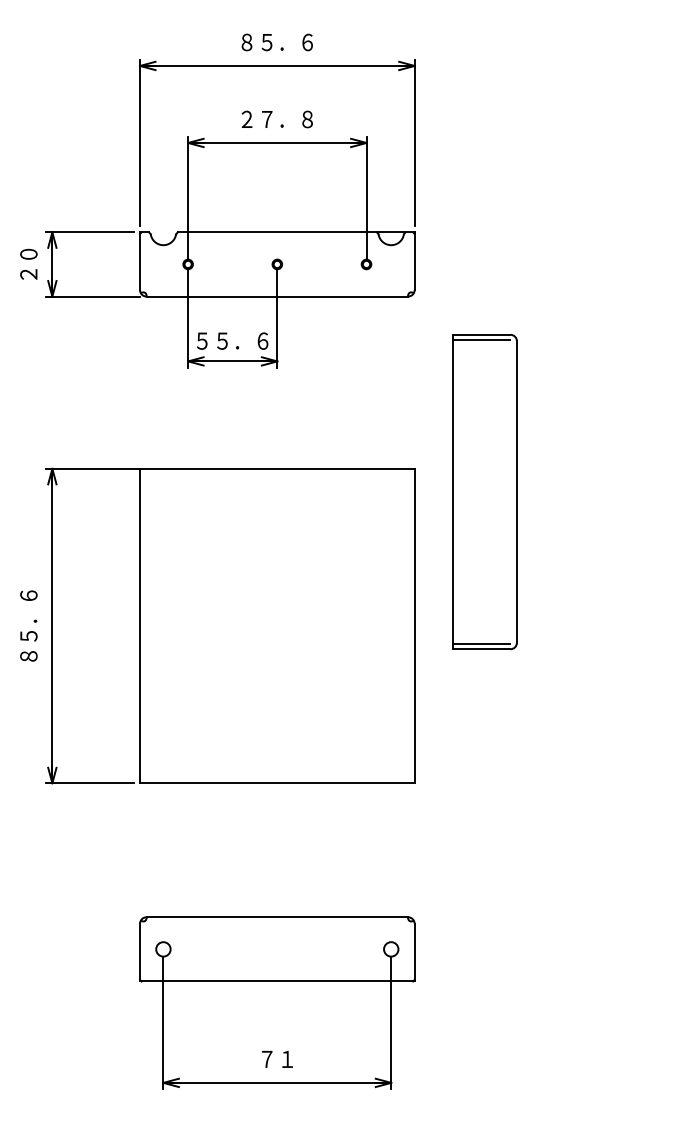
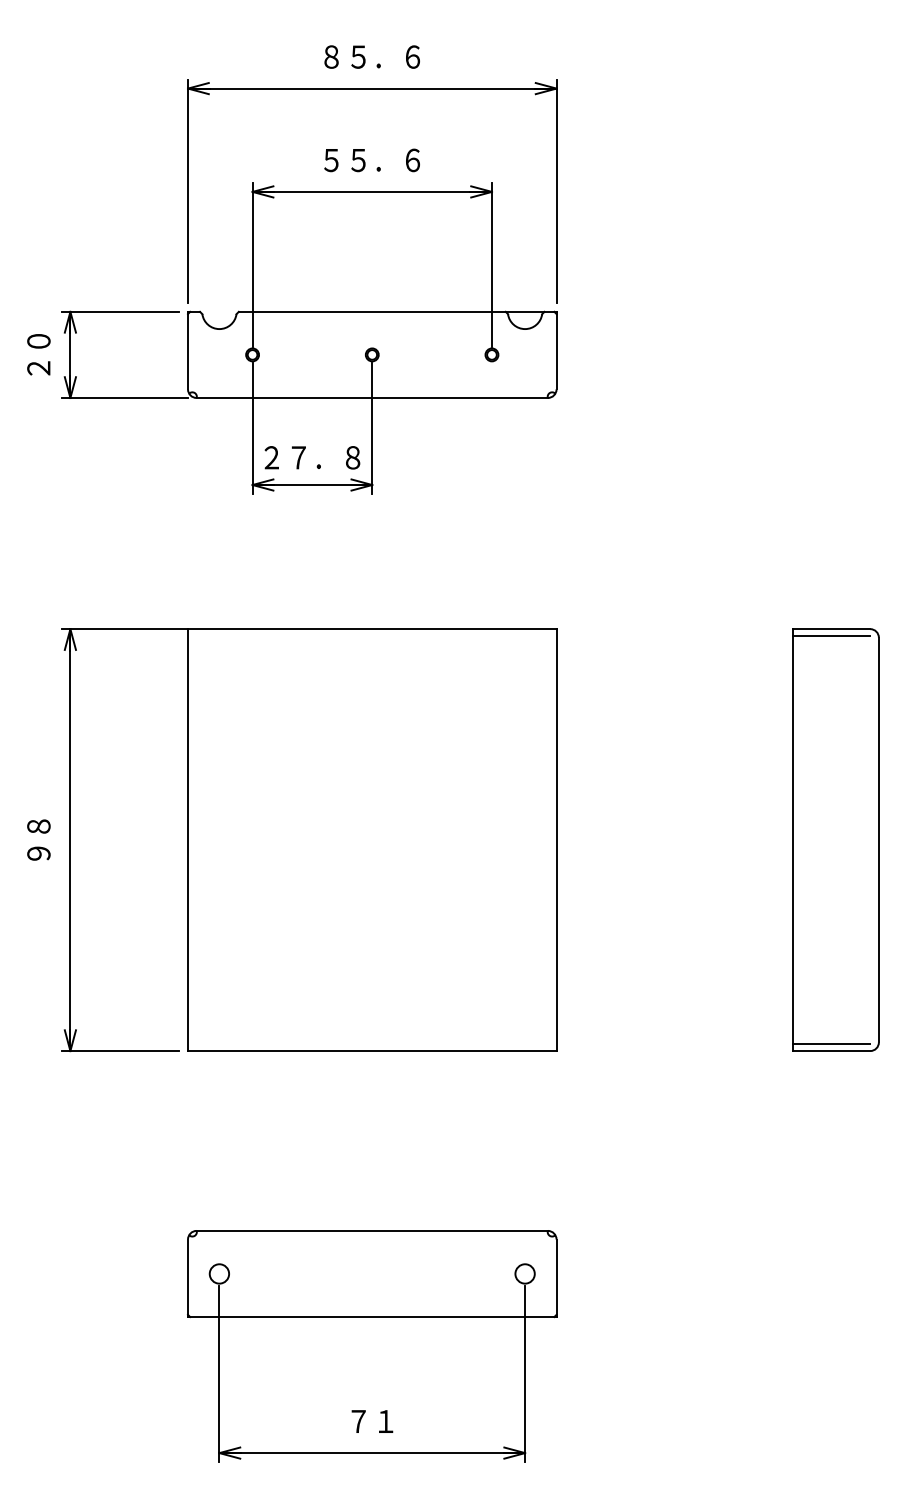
text: (276, 119) -> (371, 160), ２７．８ -> ５５．６
text: (232, 340) -> (312, 456), ５５．６ -> ２７．８
part: (484, 492) -> (835, 840), moved
text: (28, 625) -> (38, 839), ８５．６ -> ９８

